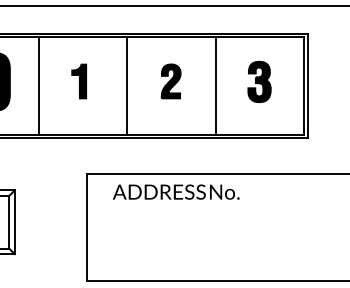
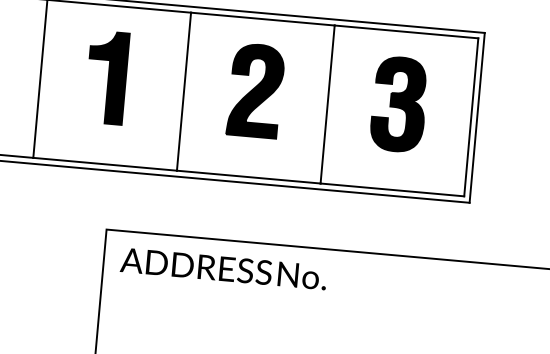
part: (78, 81) -> (105, 77), size x1.67
part: (170, 81) -> (254, 90), size x1.67
part: (259, 81) -> (399, 103), size x1.43
text: (176, 191) -> (224, 267), moved

